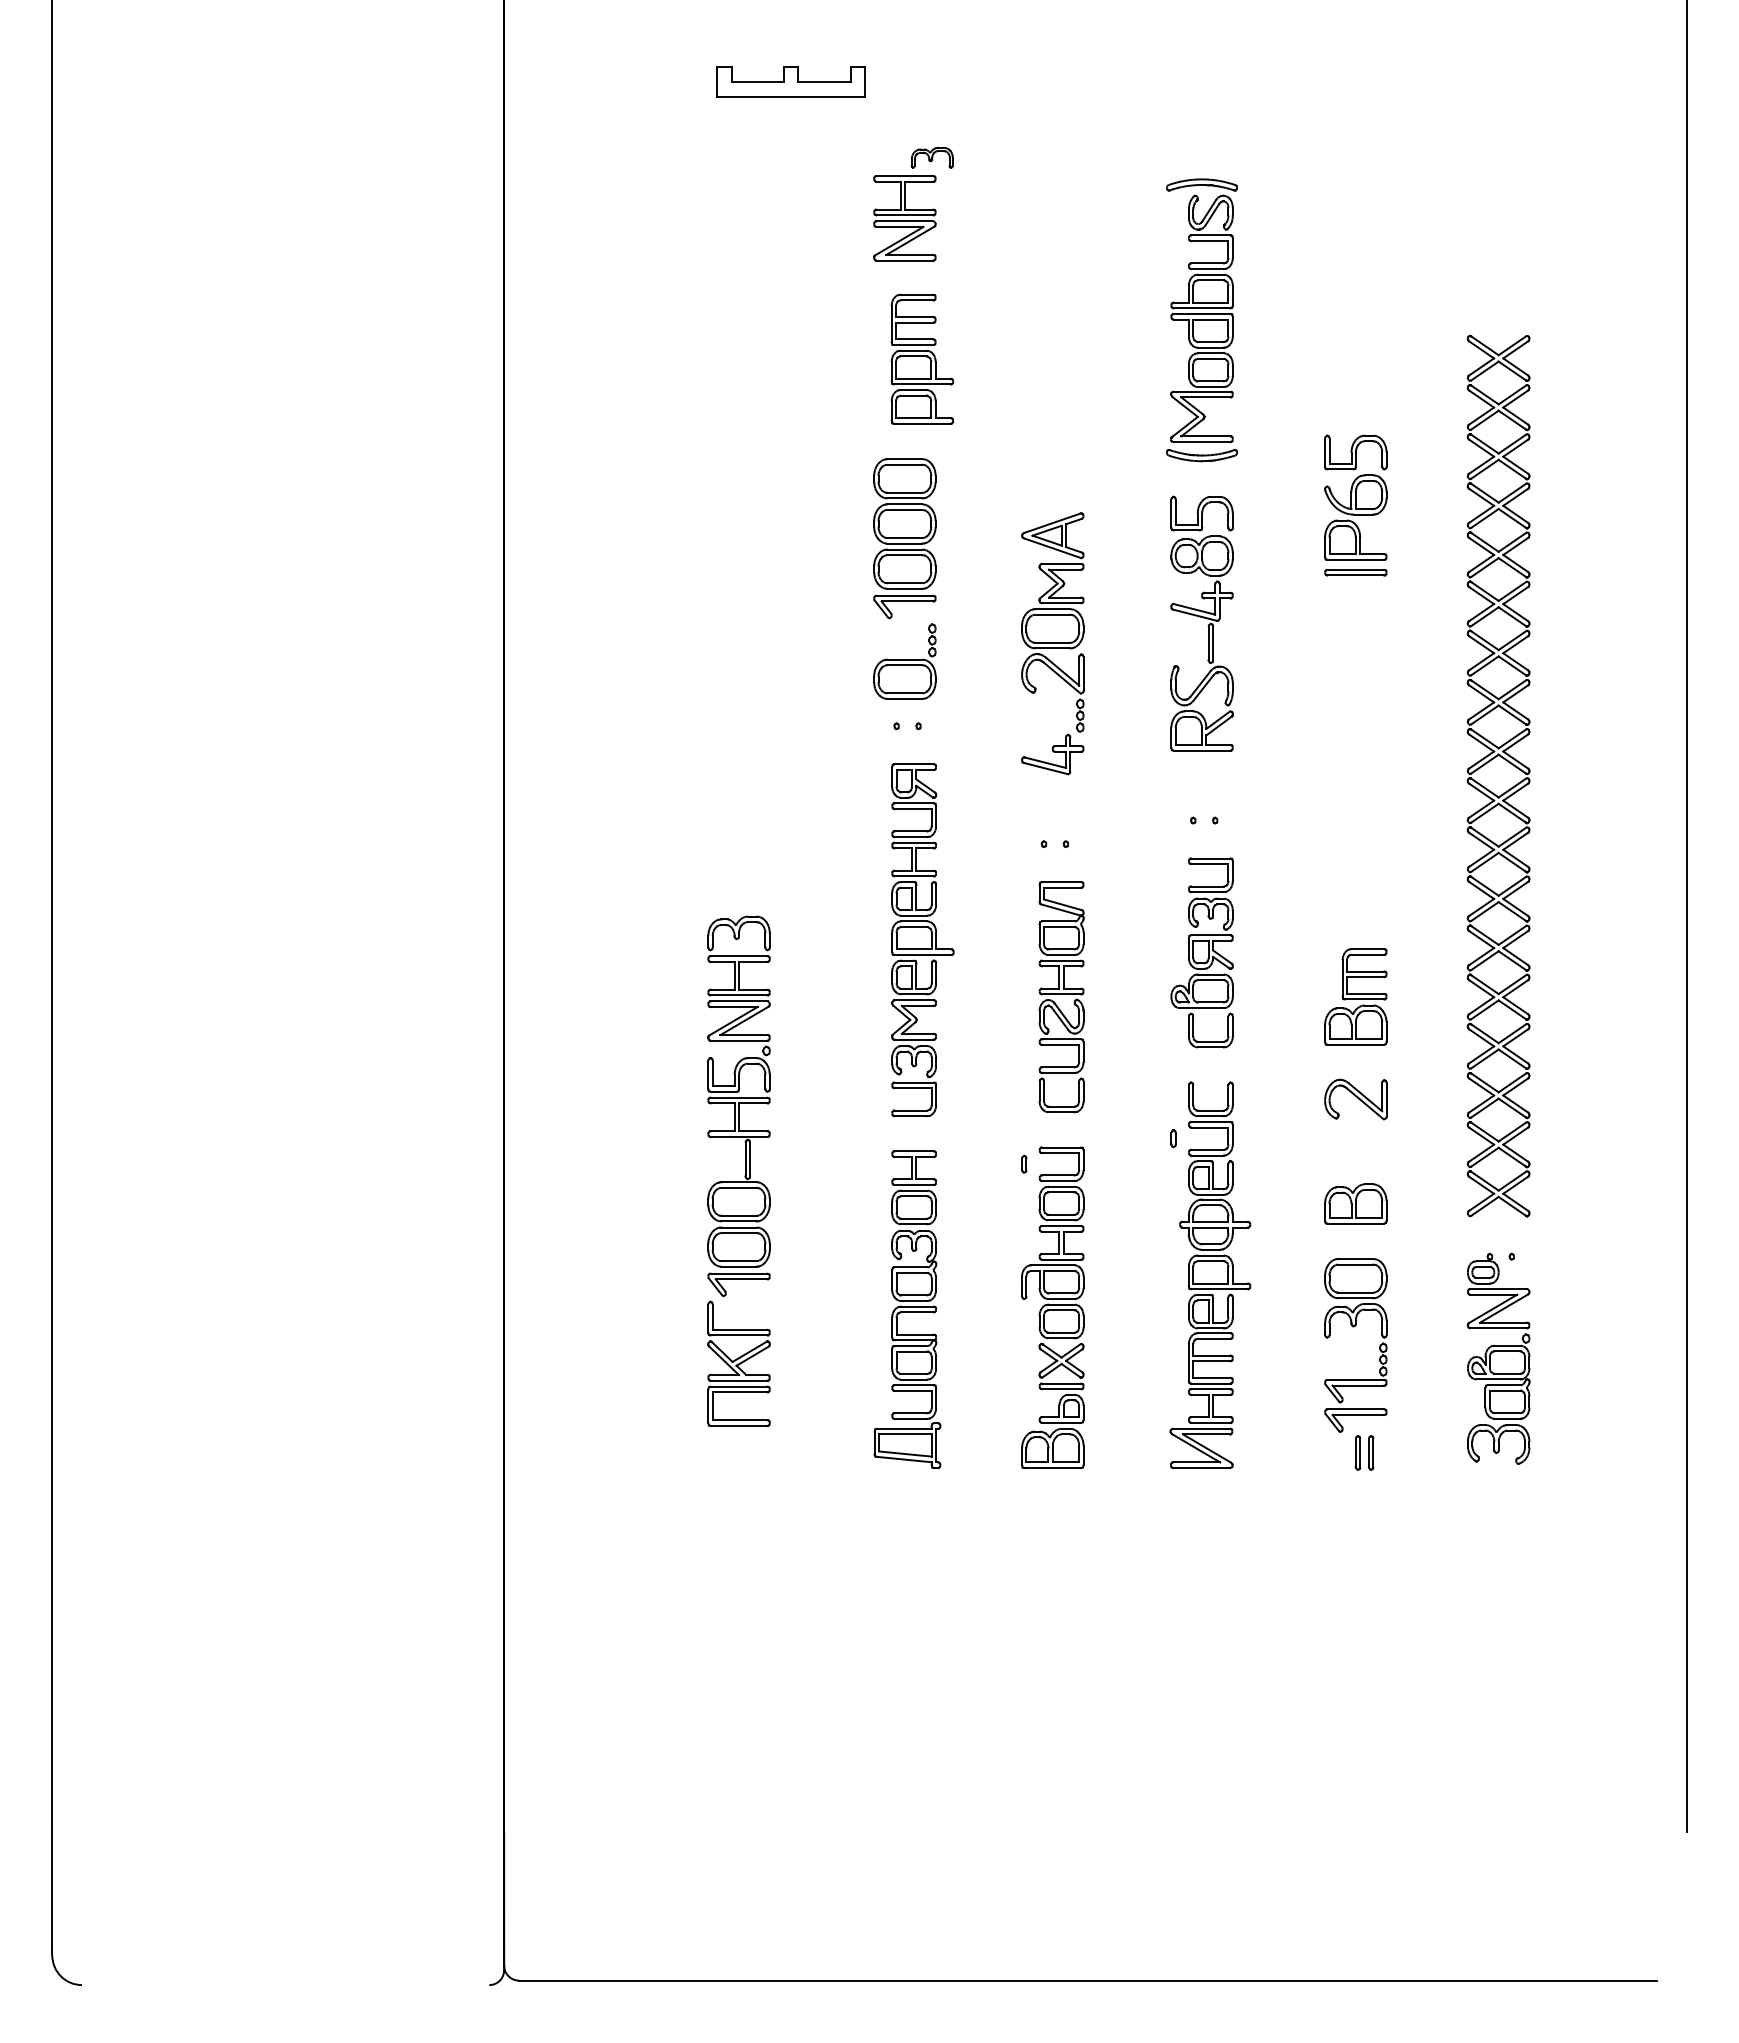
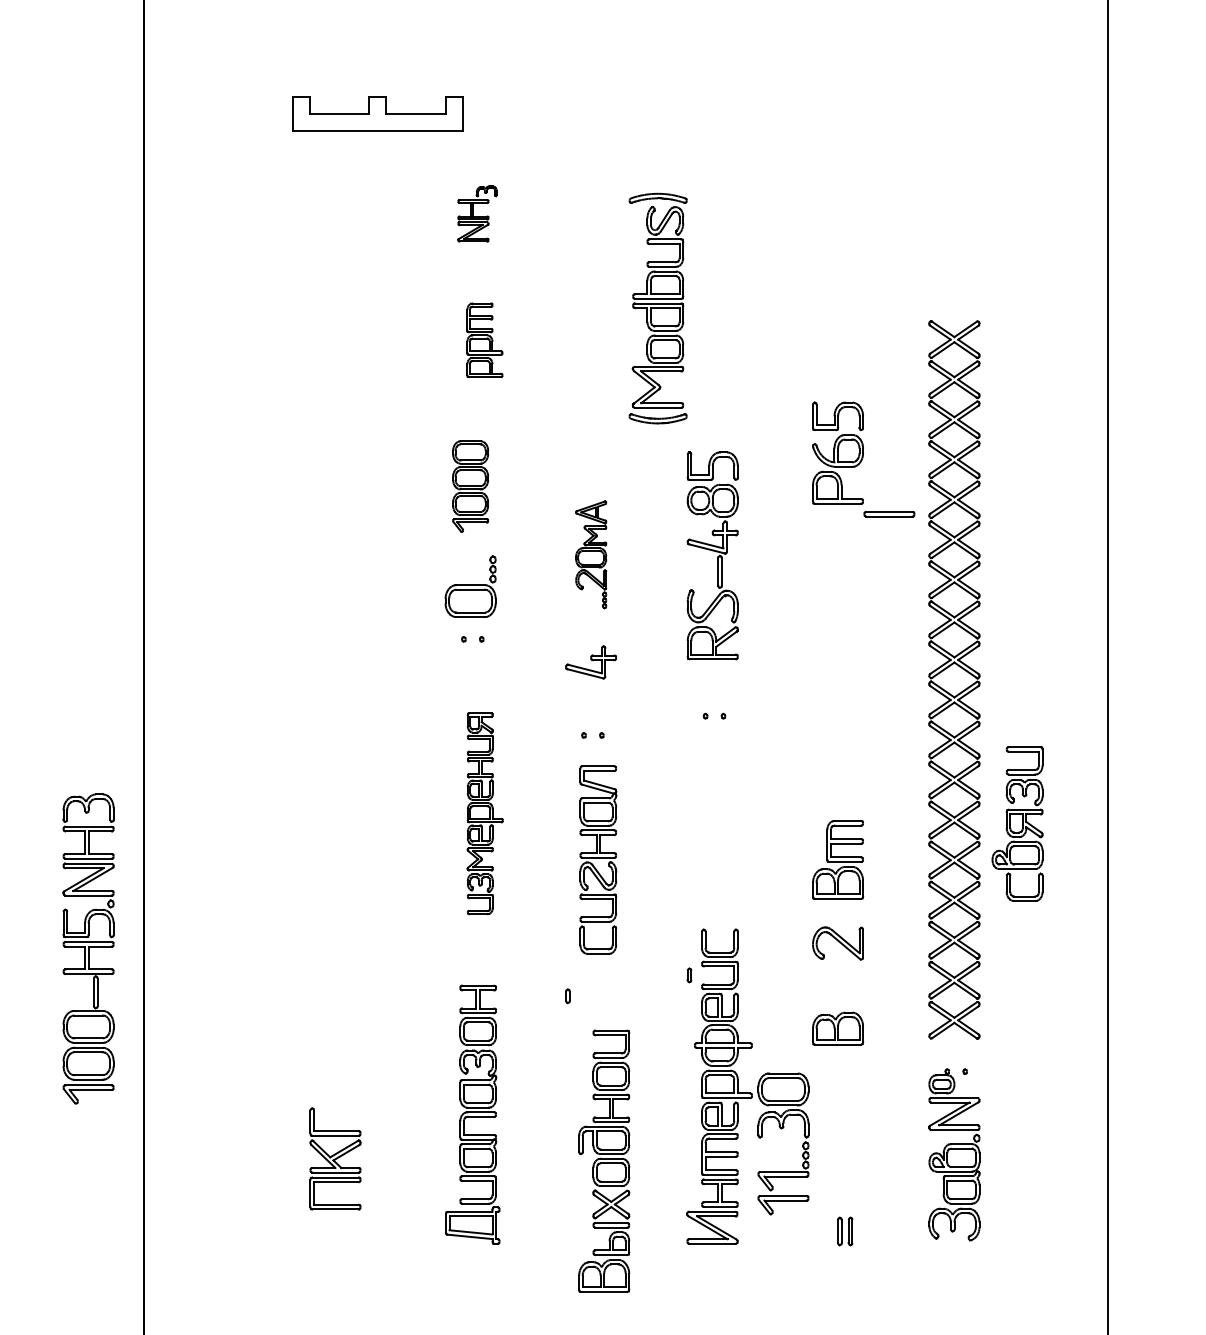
part: (790, 81) -> (377, 114), size x1.4
part: (913, 203) -> (477, 213), size x0.6
part: (1201, 320) -> (657, 308), moved
part: (922, 358) -> (484, 339), size x0.7
part: (904, 538) -> (470, 486), size x0.7
part: (1355, 572) -> (889, 514), moved
part: (1052, 622) -> (590, 554), size x0.6
part: (922, 940) -> (484, 813), size x0.7
part: (1201, 952) -> (1017, 823), moved
part: (738, 1106) -> (88, 949), moved
part: (1052, 1307) -> (603, 1161), moved
part: (1353, 1327) -> (781, 1129), moved

